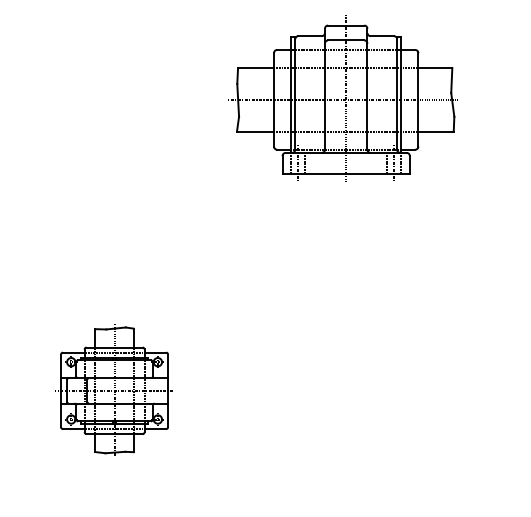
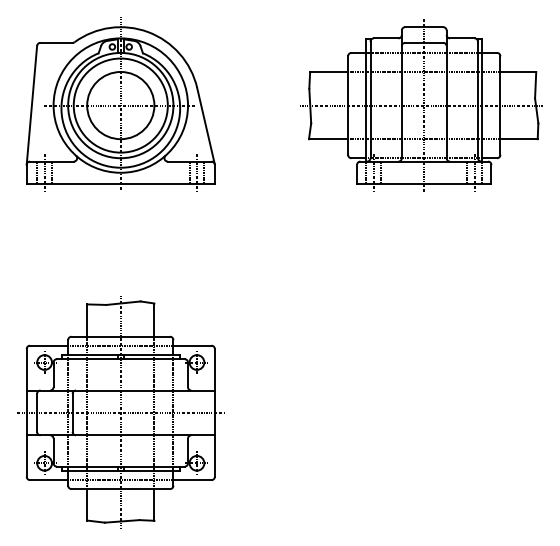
part: (114, 98) -> (120, 104), added
part: (342, 98) -> (420, 104), moved
part: (114, 390) -> (120, 412), size x1.67

